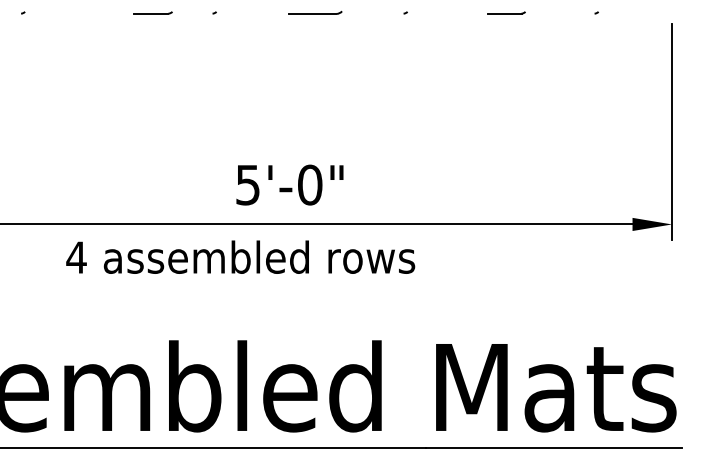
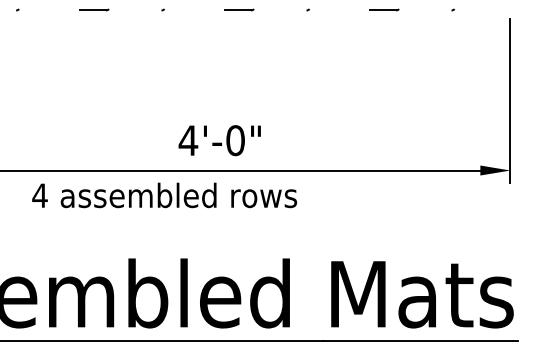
part: (152, 12) -> (93, 9), moved
part: (315, 12) -> (239, 9), size x0.71
text: (247, 185) -> (188, 140), 5'-0" -> 4'-0"
text: (240, 256) -> (164, 194), moved

